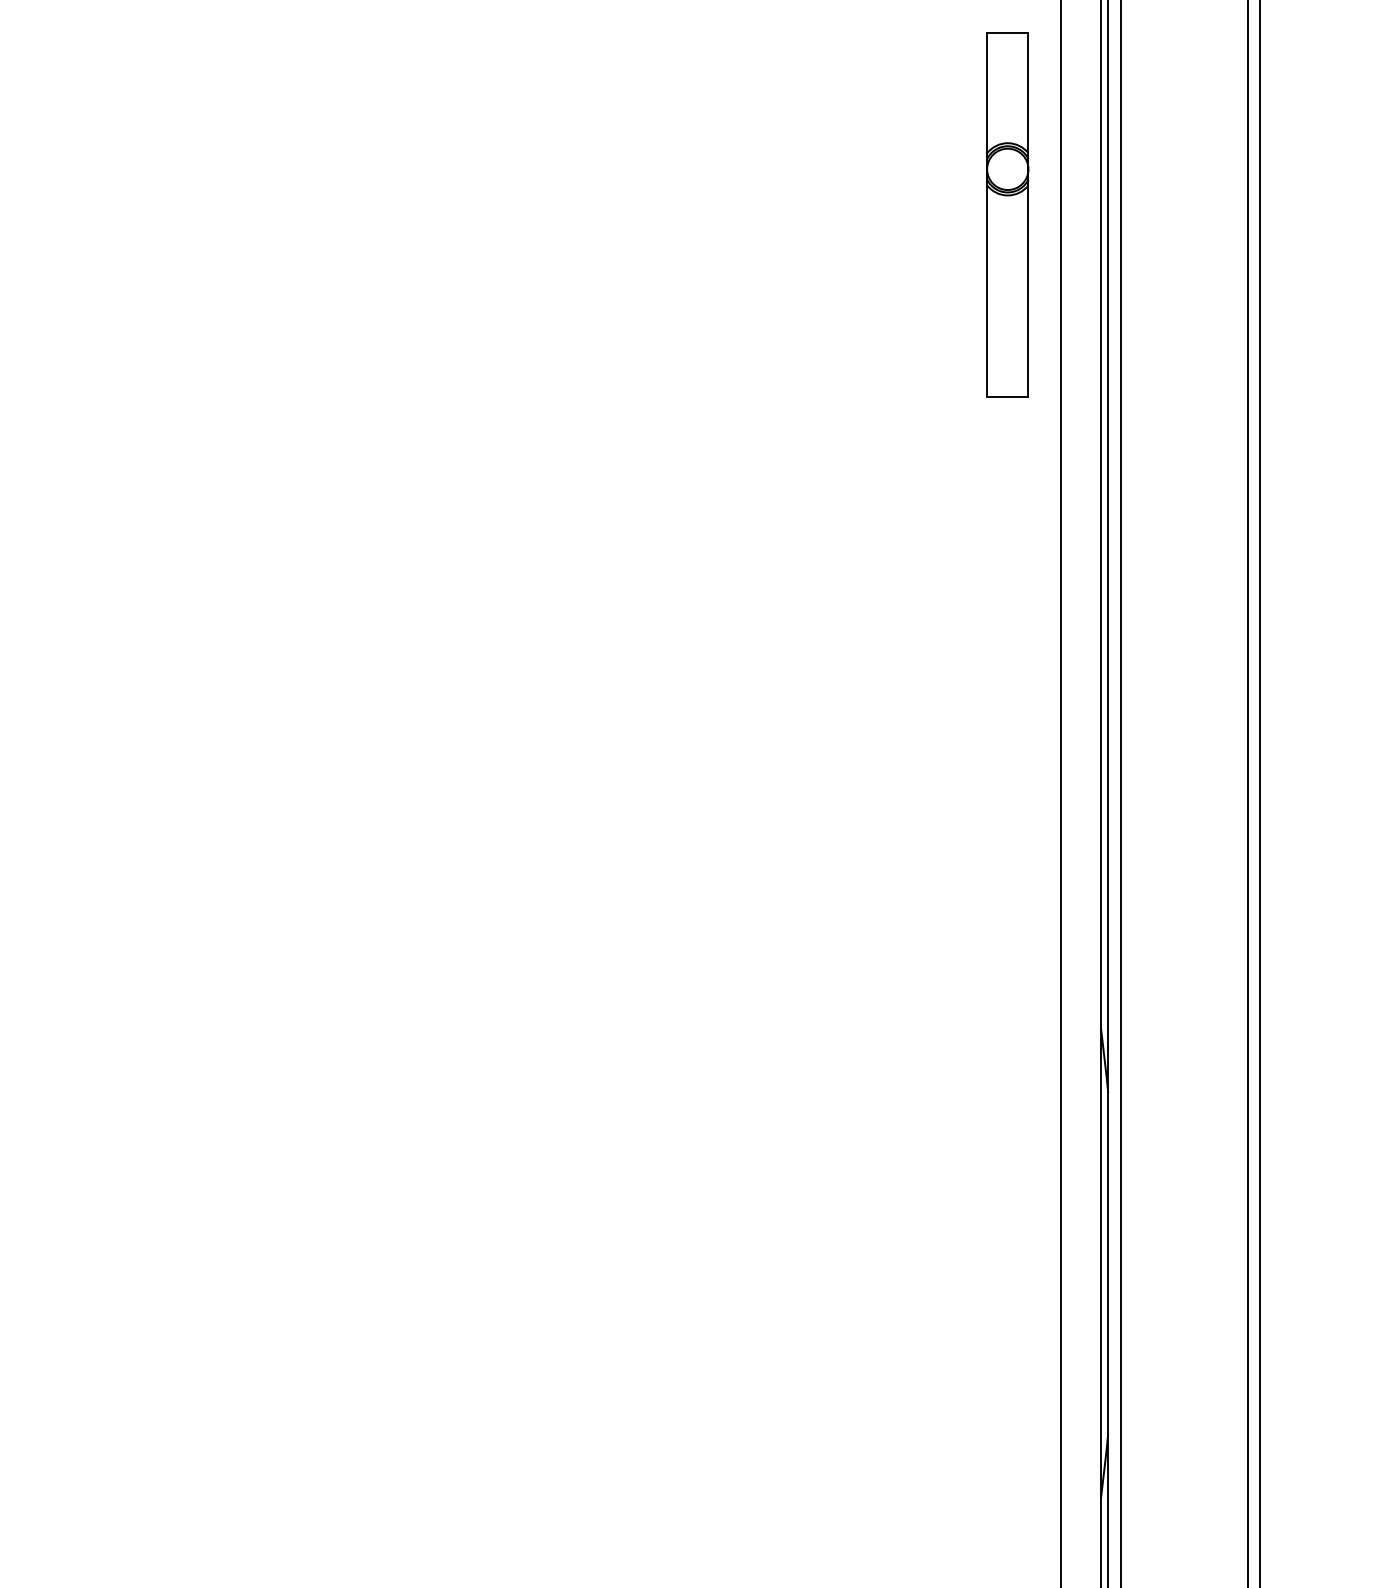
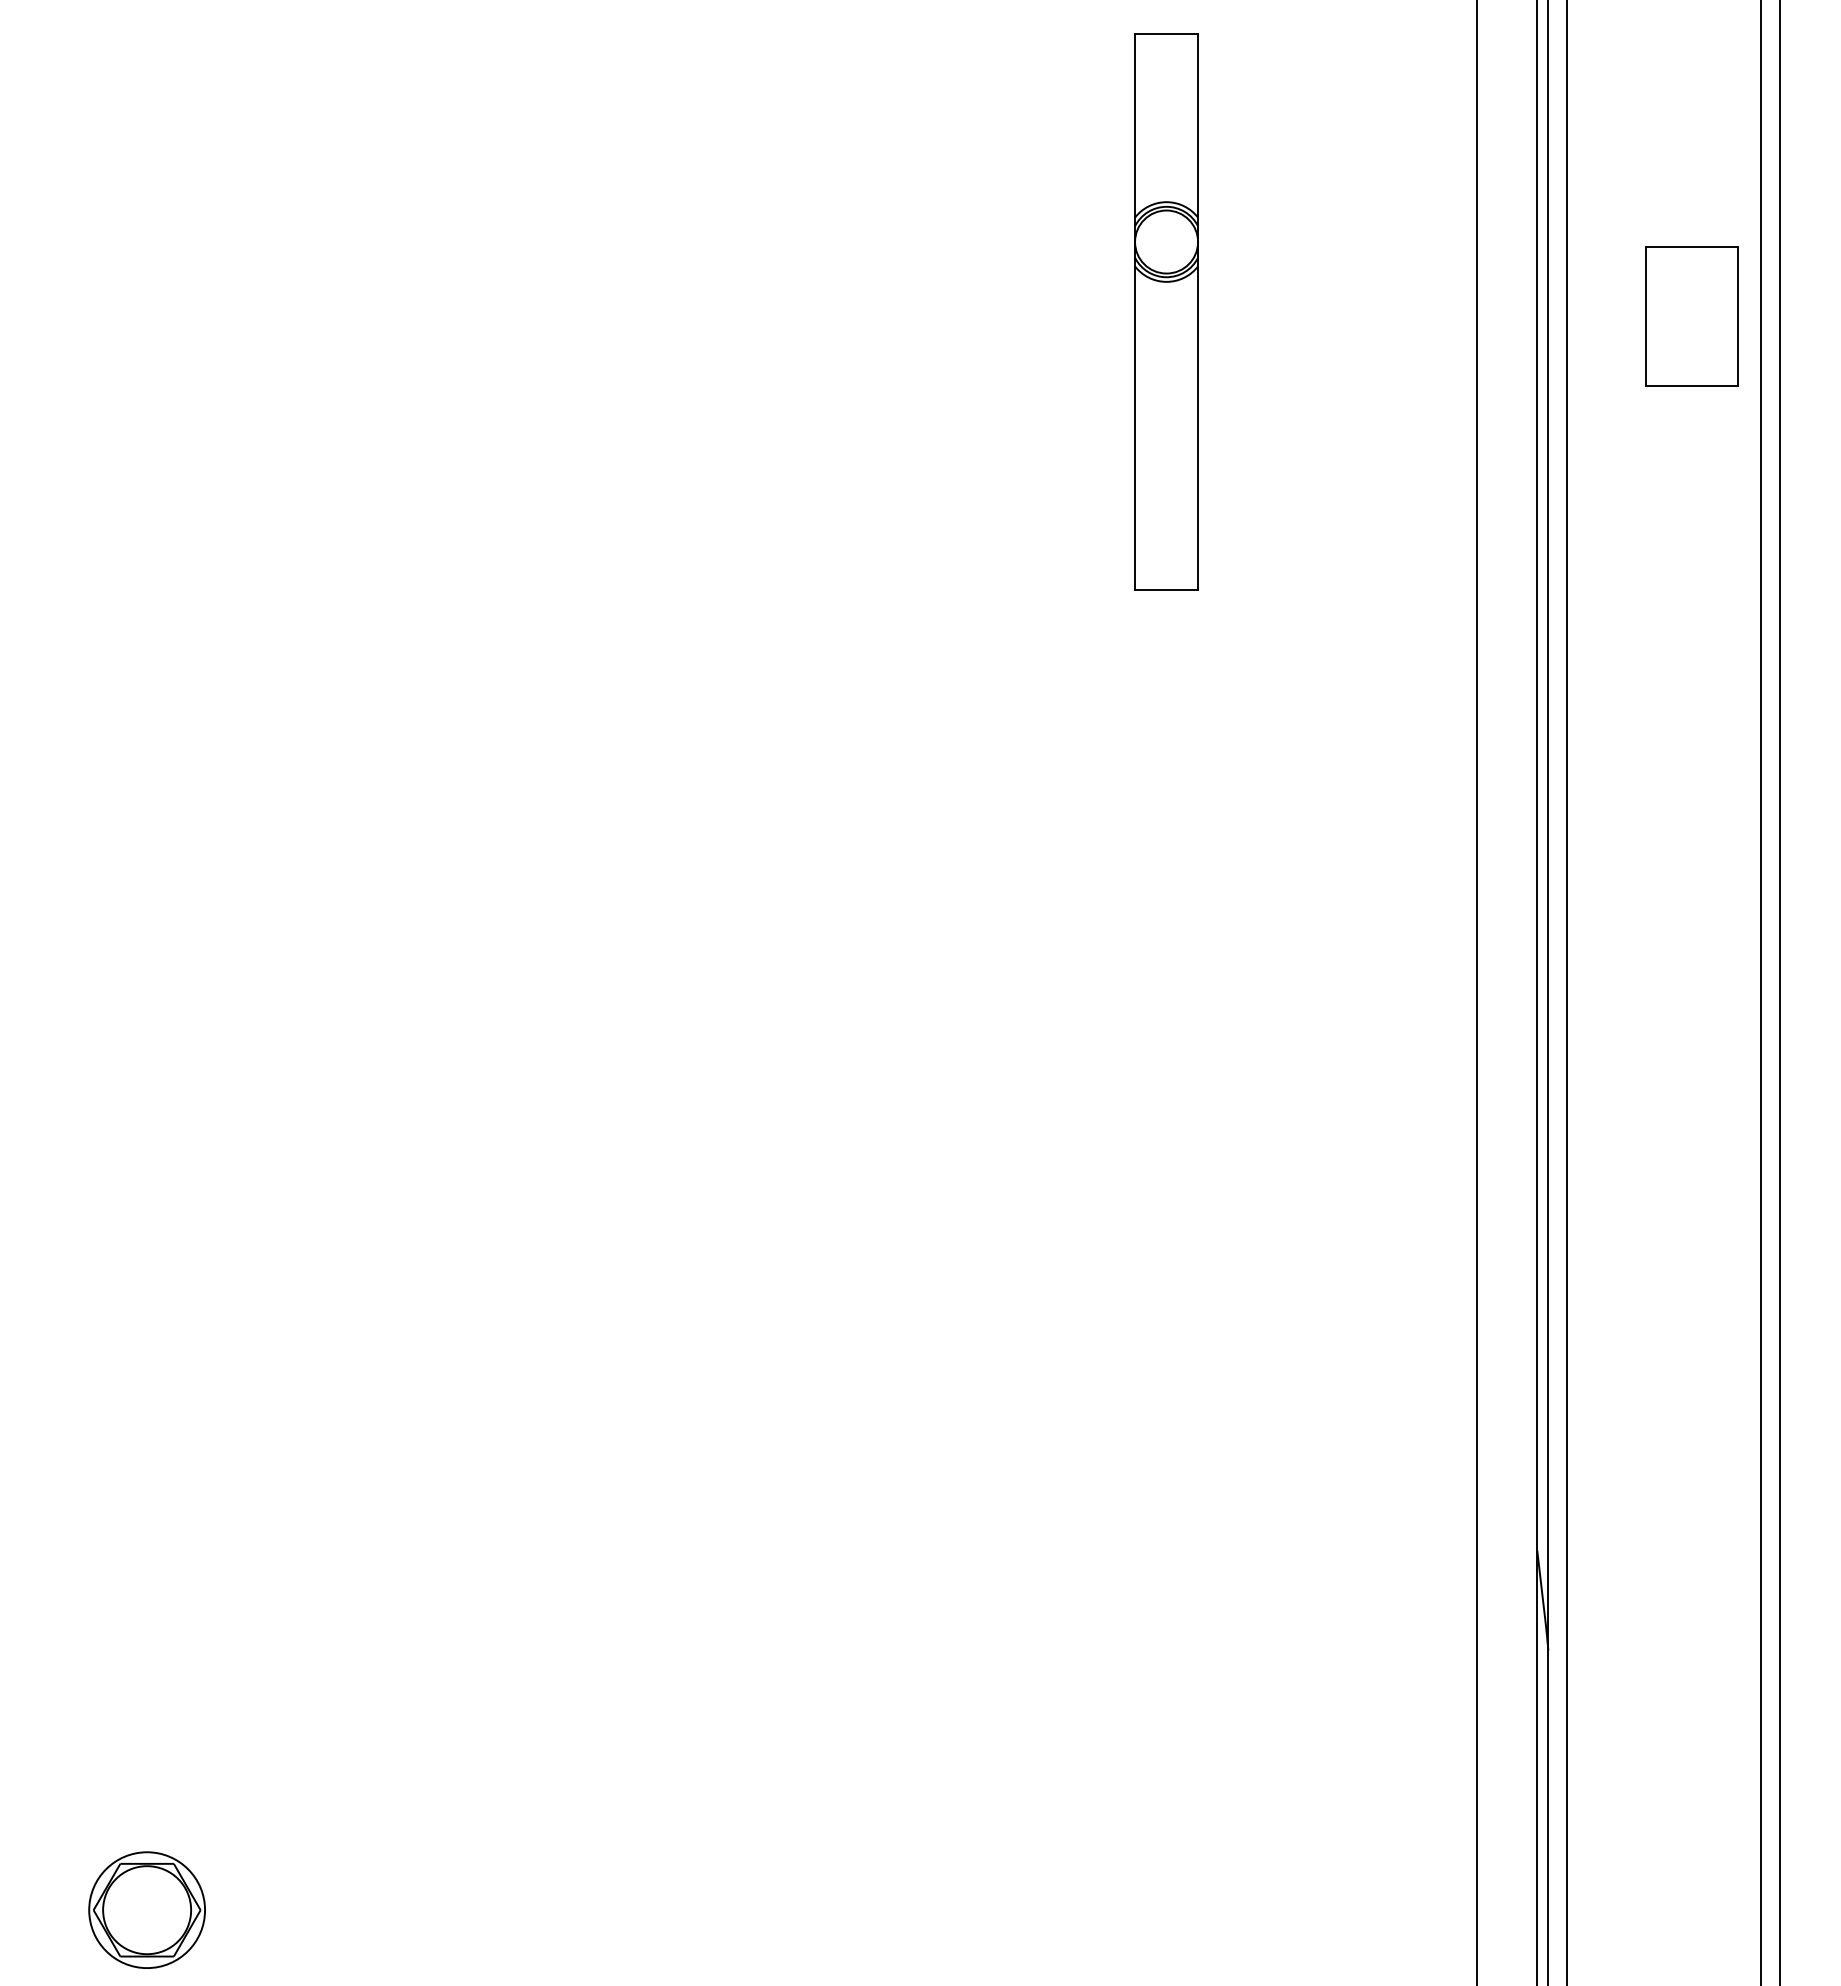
part: (1007, 214) -> (1166, 310), moved
part: (1202, 217) -> (1692, 315), added
part: (189, 1263) -> (147, 1910), added

